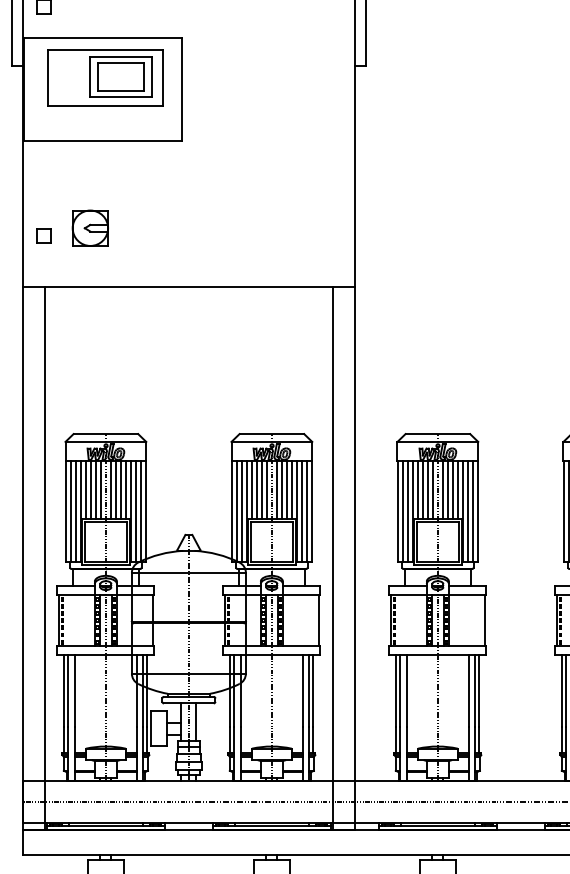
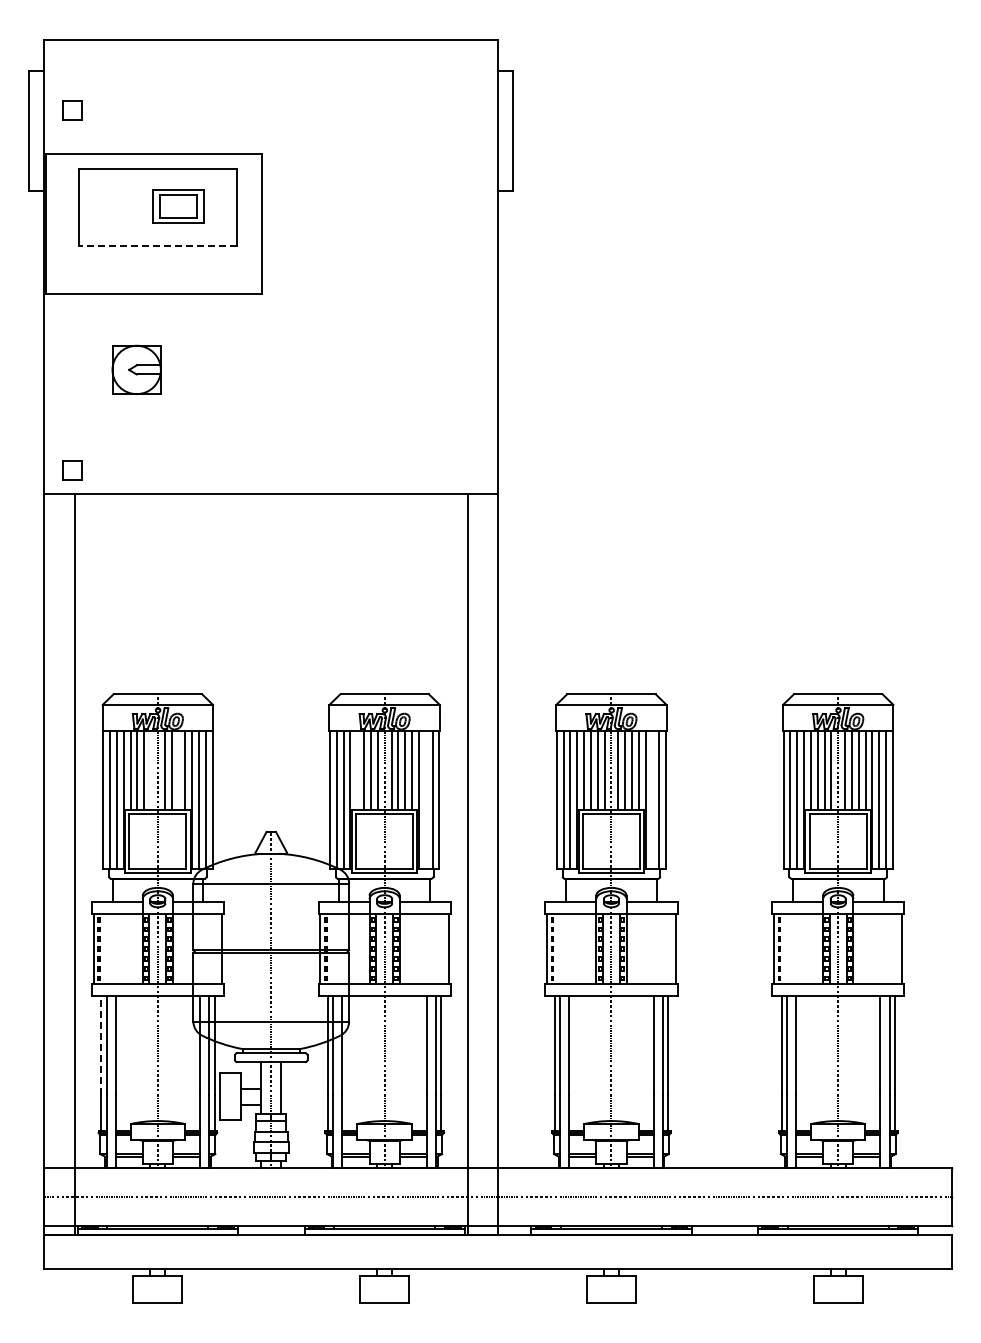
part: (120, 77) -> (178, 206), size x0.6
line: (105, 105) -> (157, 245), solid -> dashed
part: (90, 227) -> (136, 369), moved
part: (43, 235) -> (72, 470), moved
line: (101, 489) -> (151, 770), removed
line: (120, 489) -> (178, 770), removed
line: (252, 489) -> (357, 770), removed
line: (301, 511) -> (425, 800), removed
line: (467, 511) -> (652, 800), removed
line: (64, 690) -> (101, 1044), solid -> dashed

